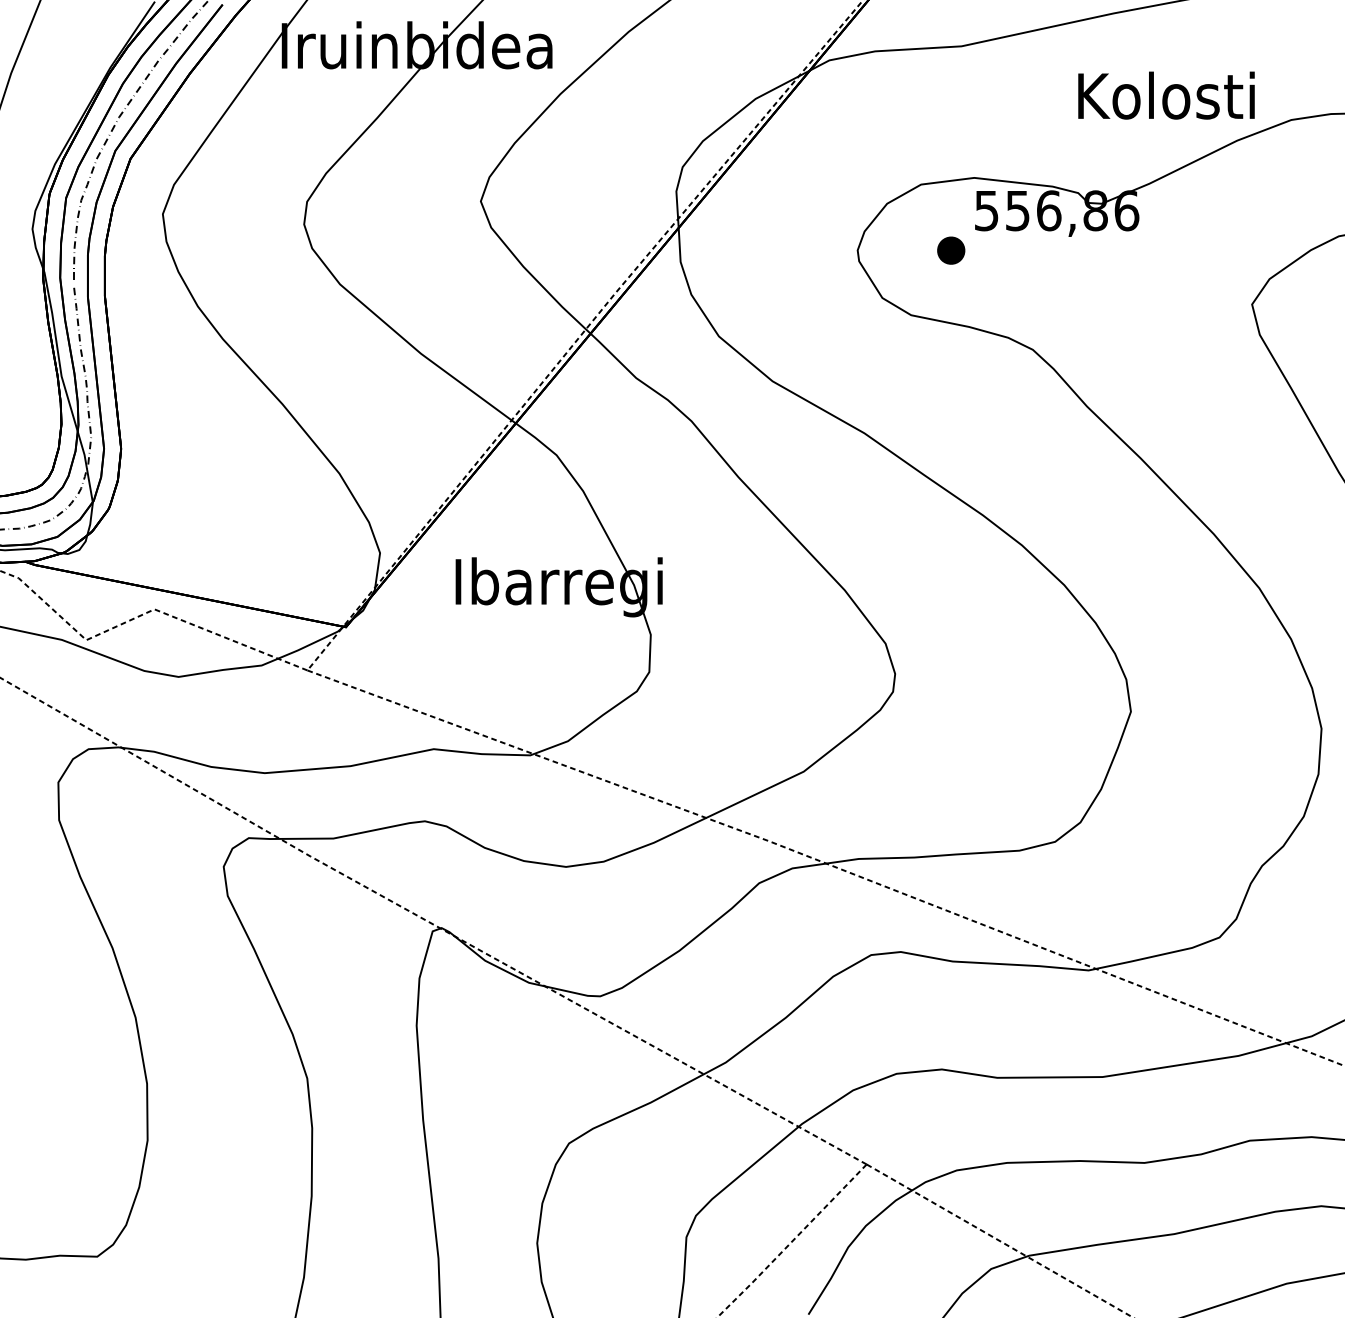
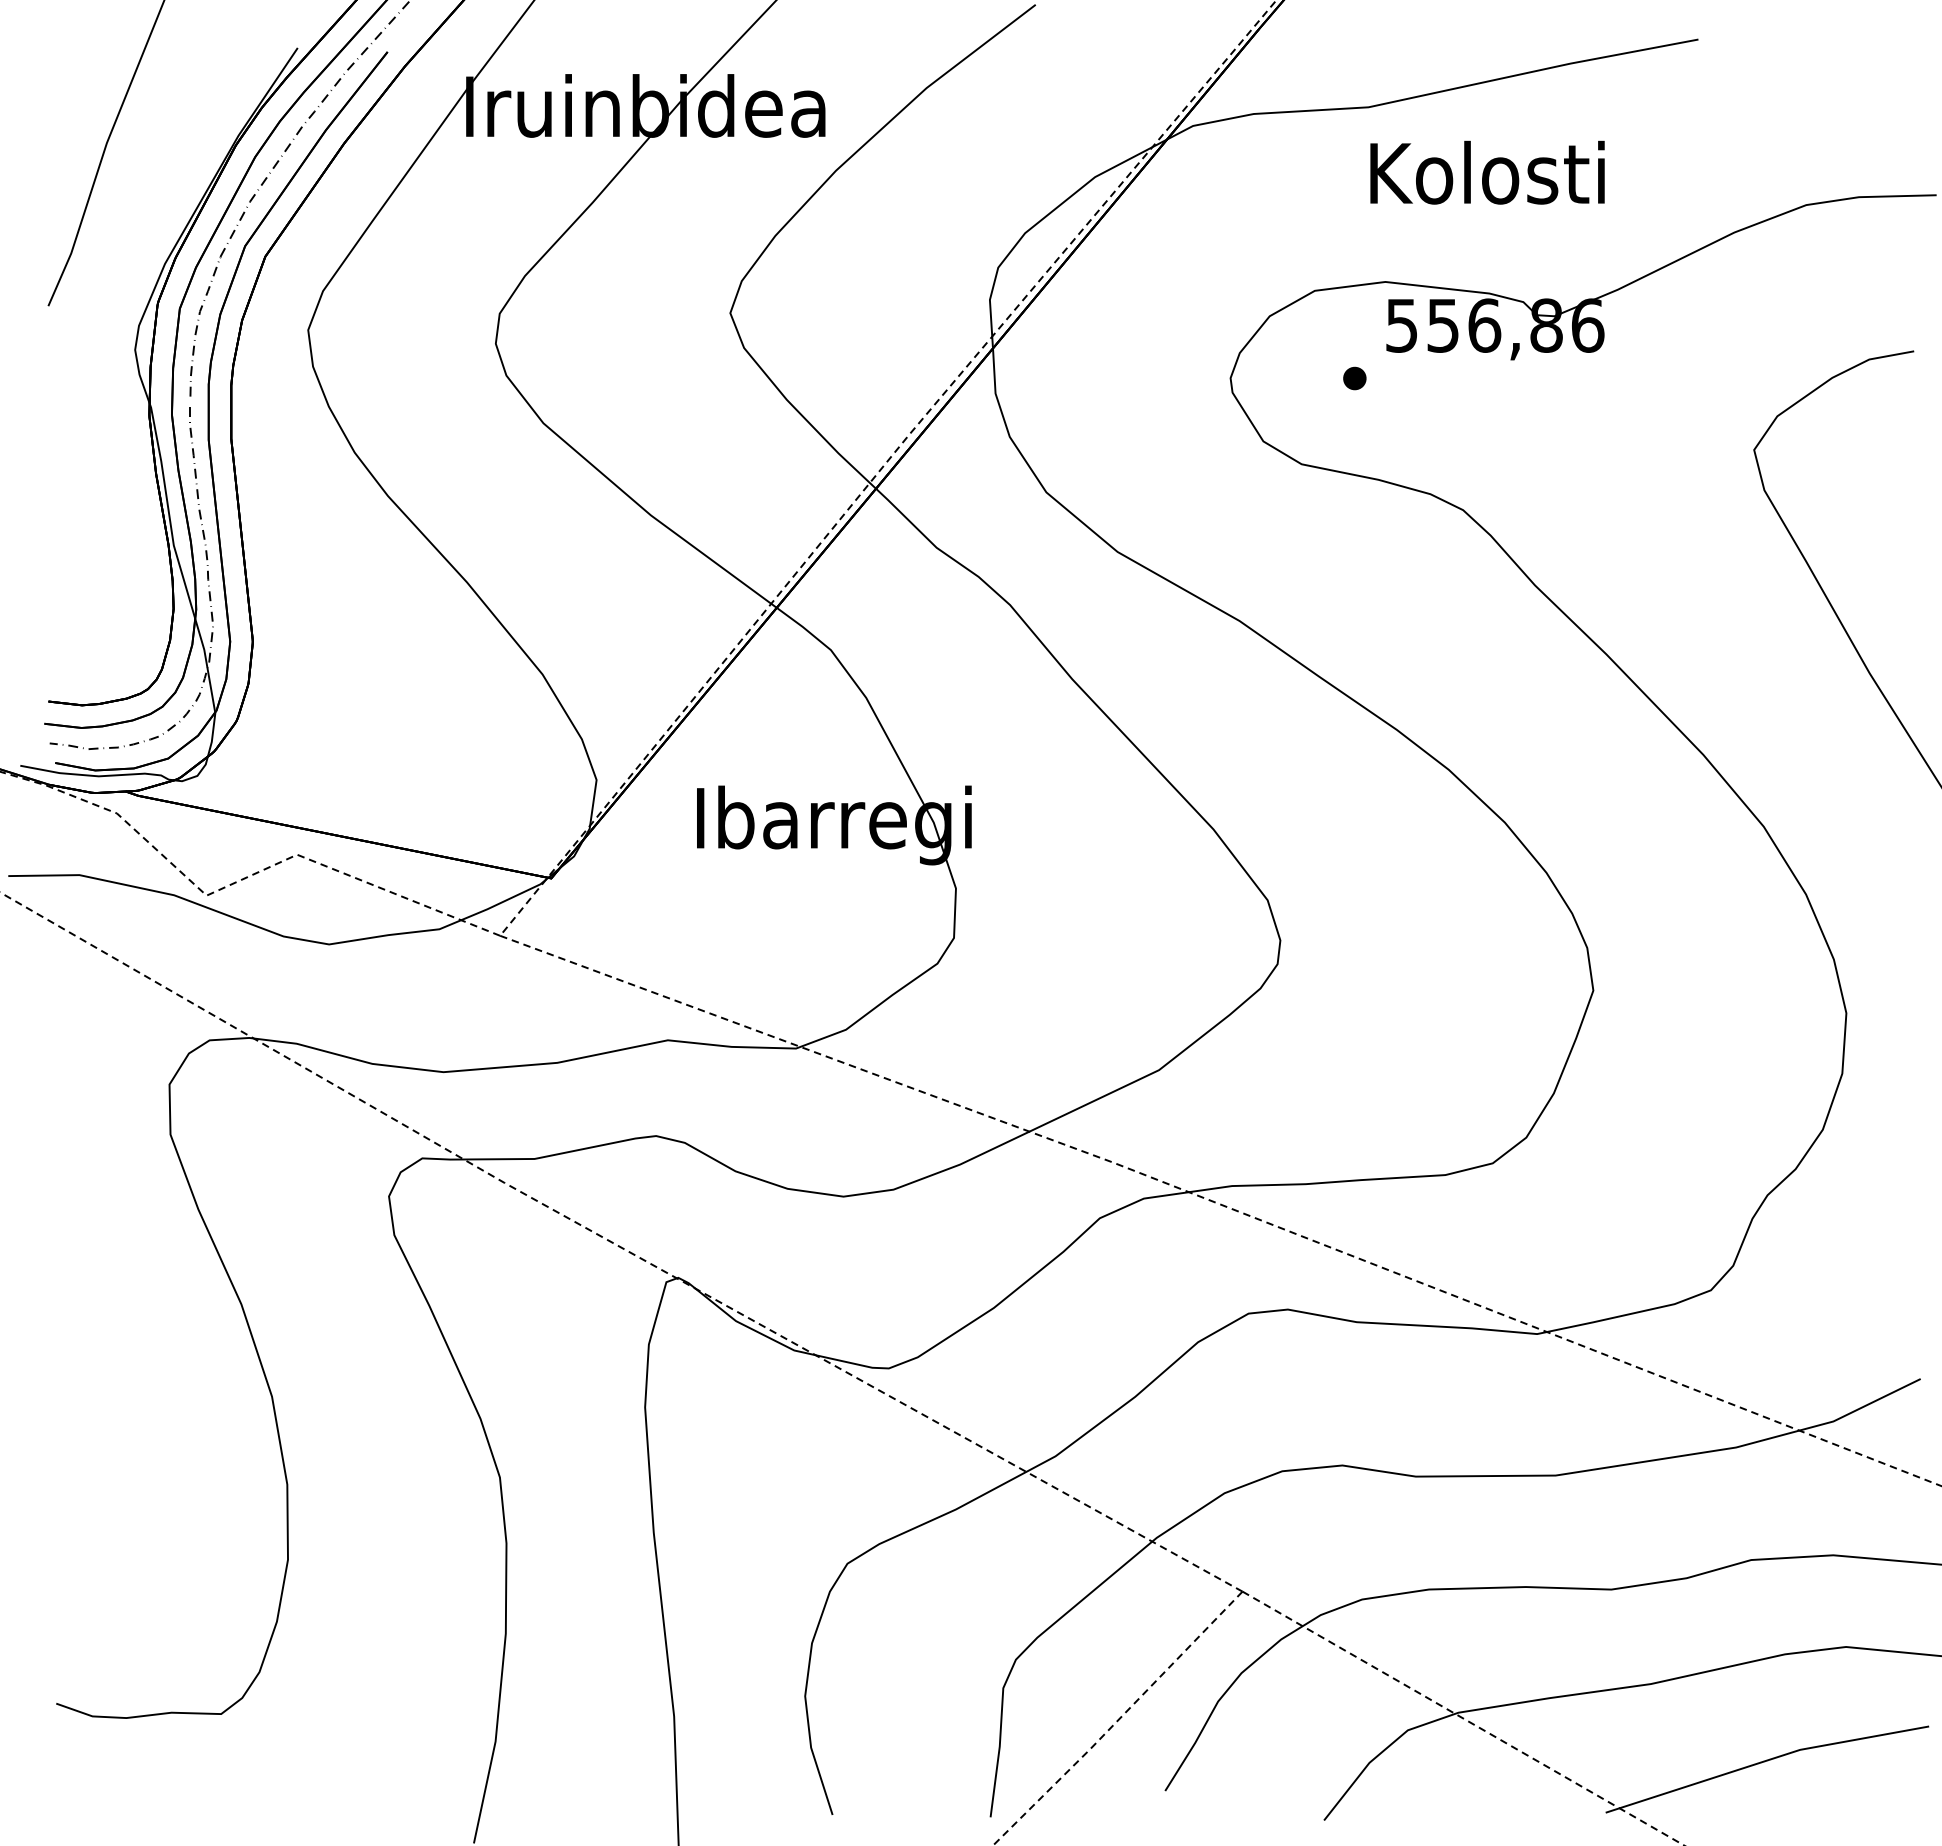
text: (1166, 95) -> (1487, 172), moved
part: (951, 250) -> (1354, 378), size x0.62

